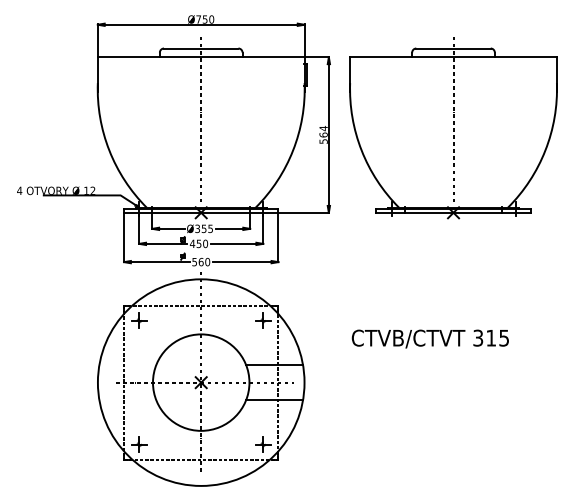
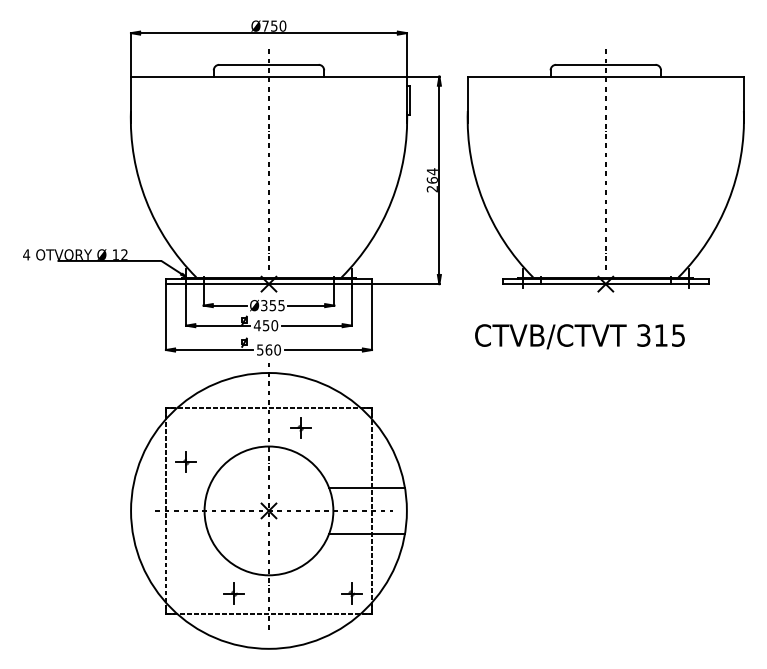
text: (322, 141) -> (431, 189), 564 -> 264
part: (138, 320) -> (185, 461), moved
part: (263, 320) -> (300, 427), moved
text: (430, 338) -> (579, 336), moved
part: (138, 444) -> (233, 593), moved

